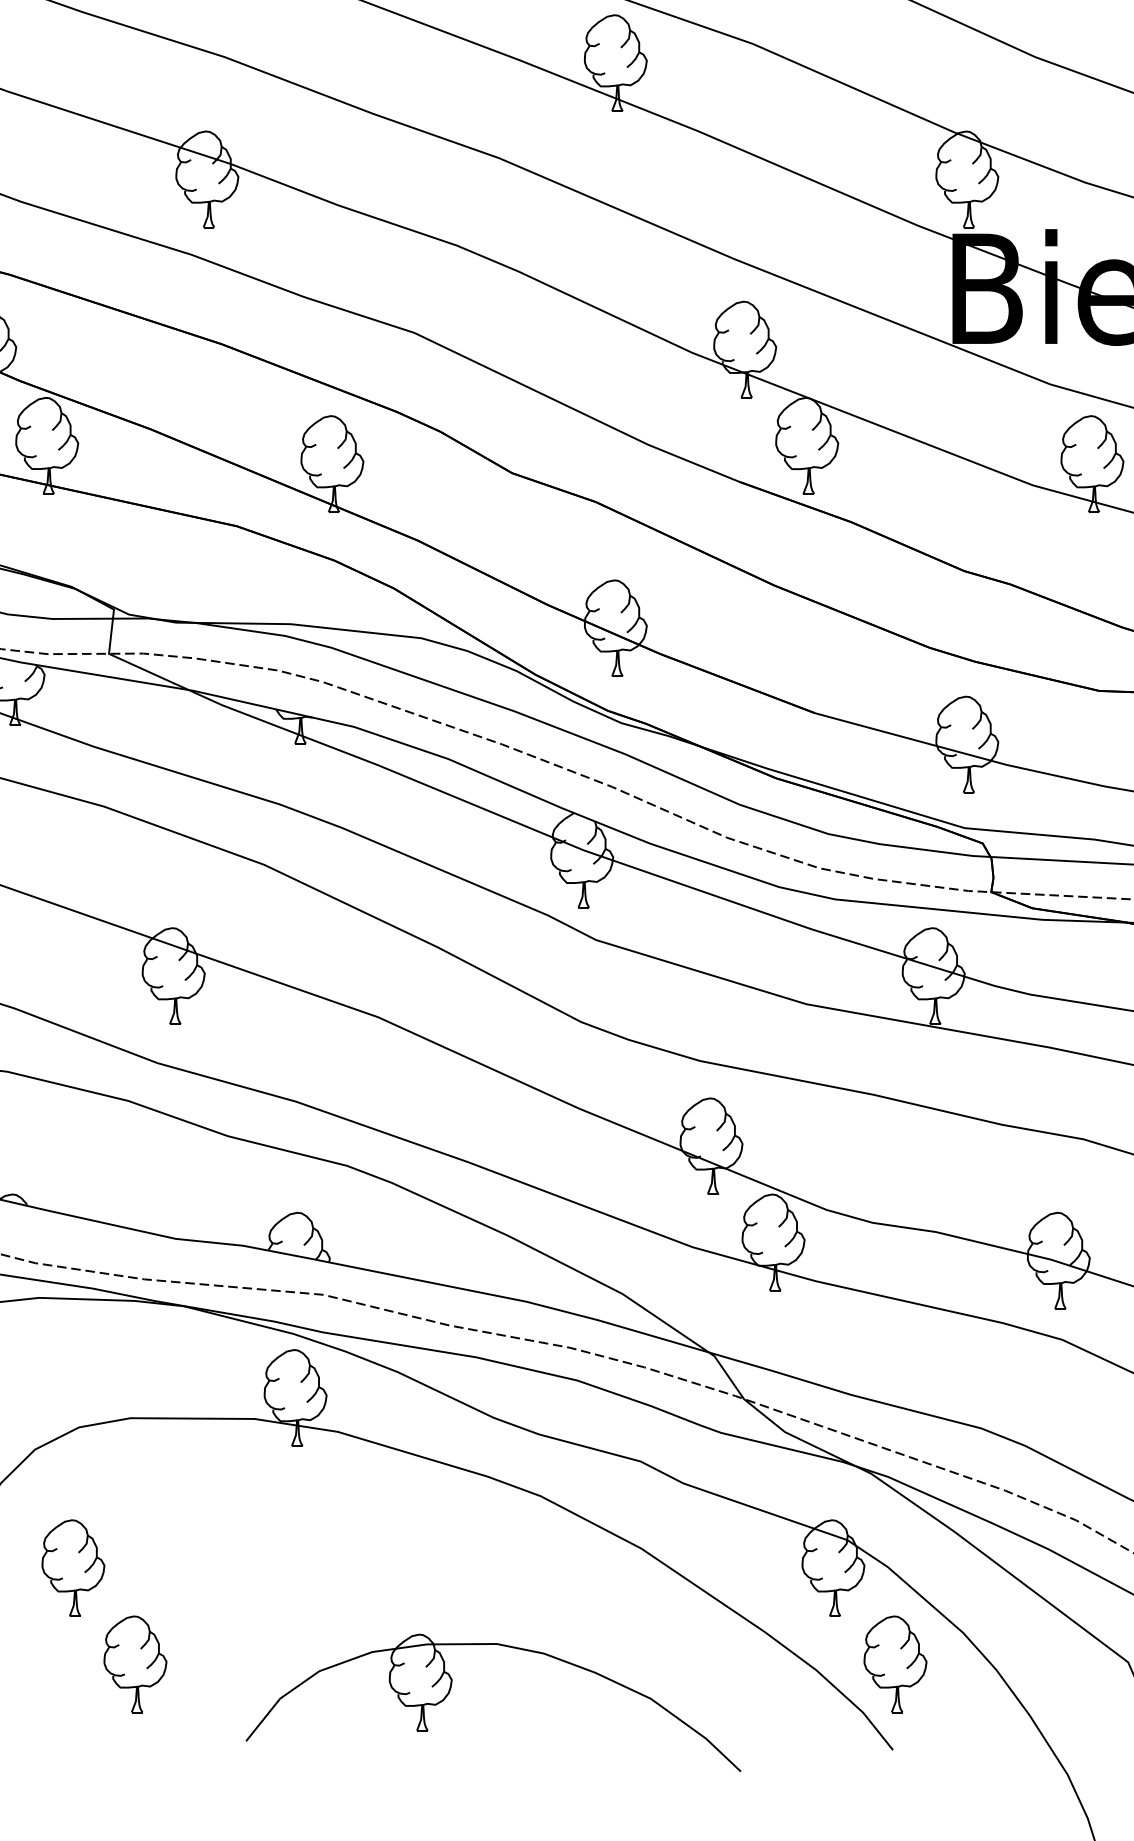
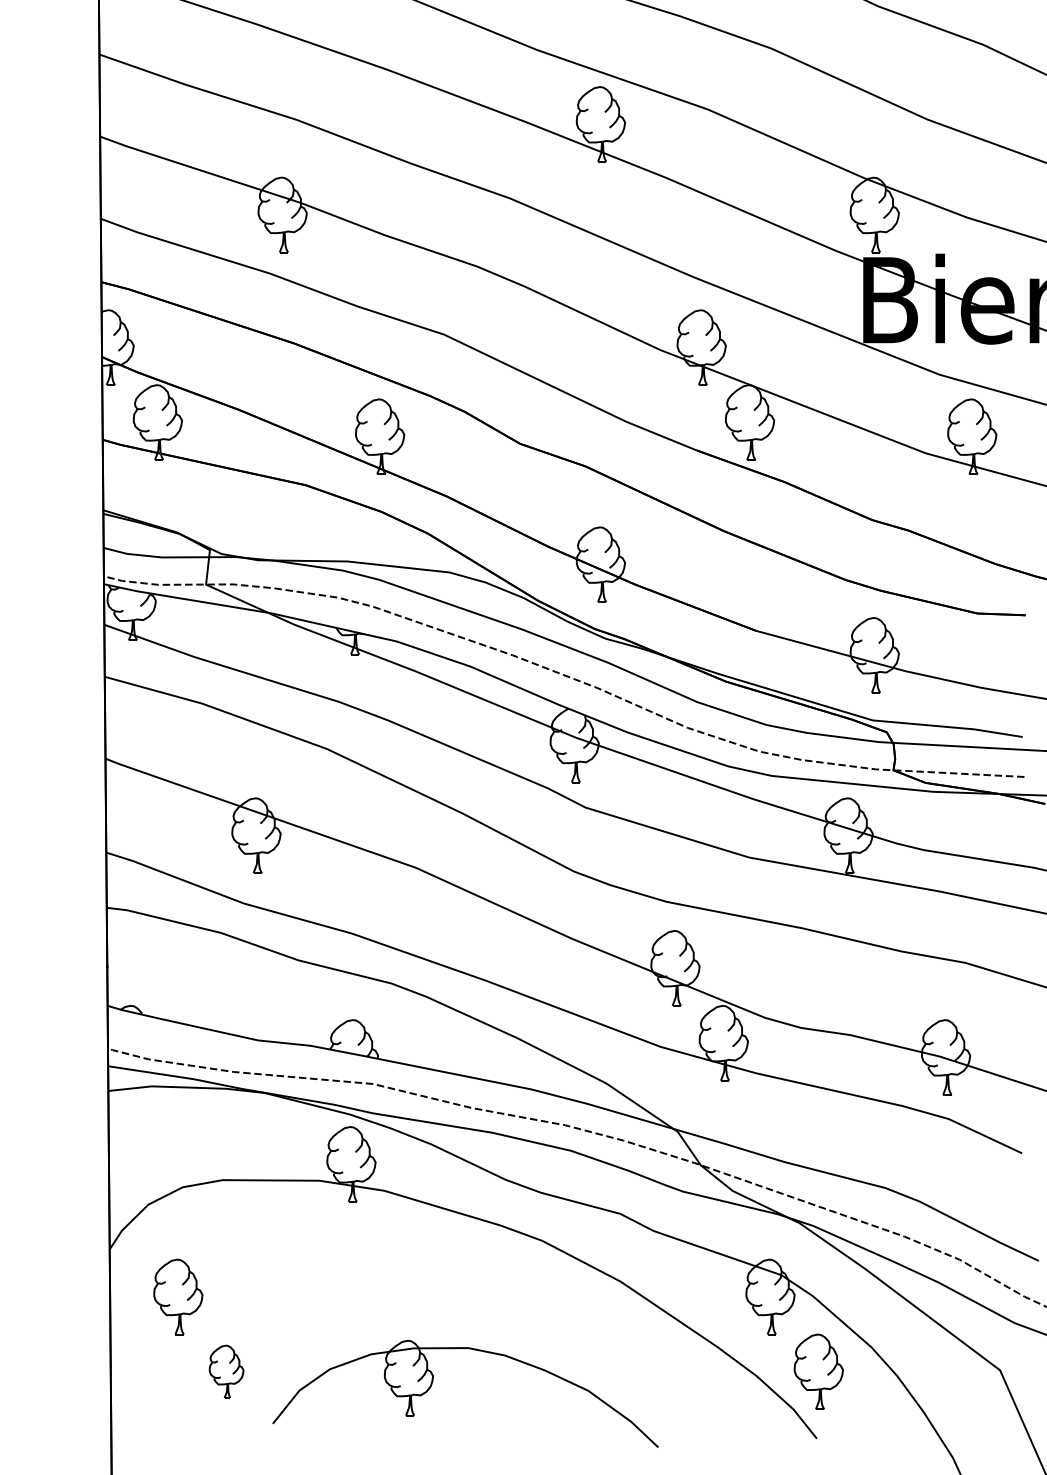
part: (135, 1663) -> (226, 1371), size x0.7
part: (452, 1686) -> (433, 1381), moved

